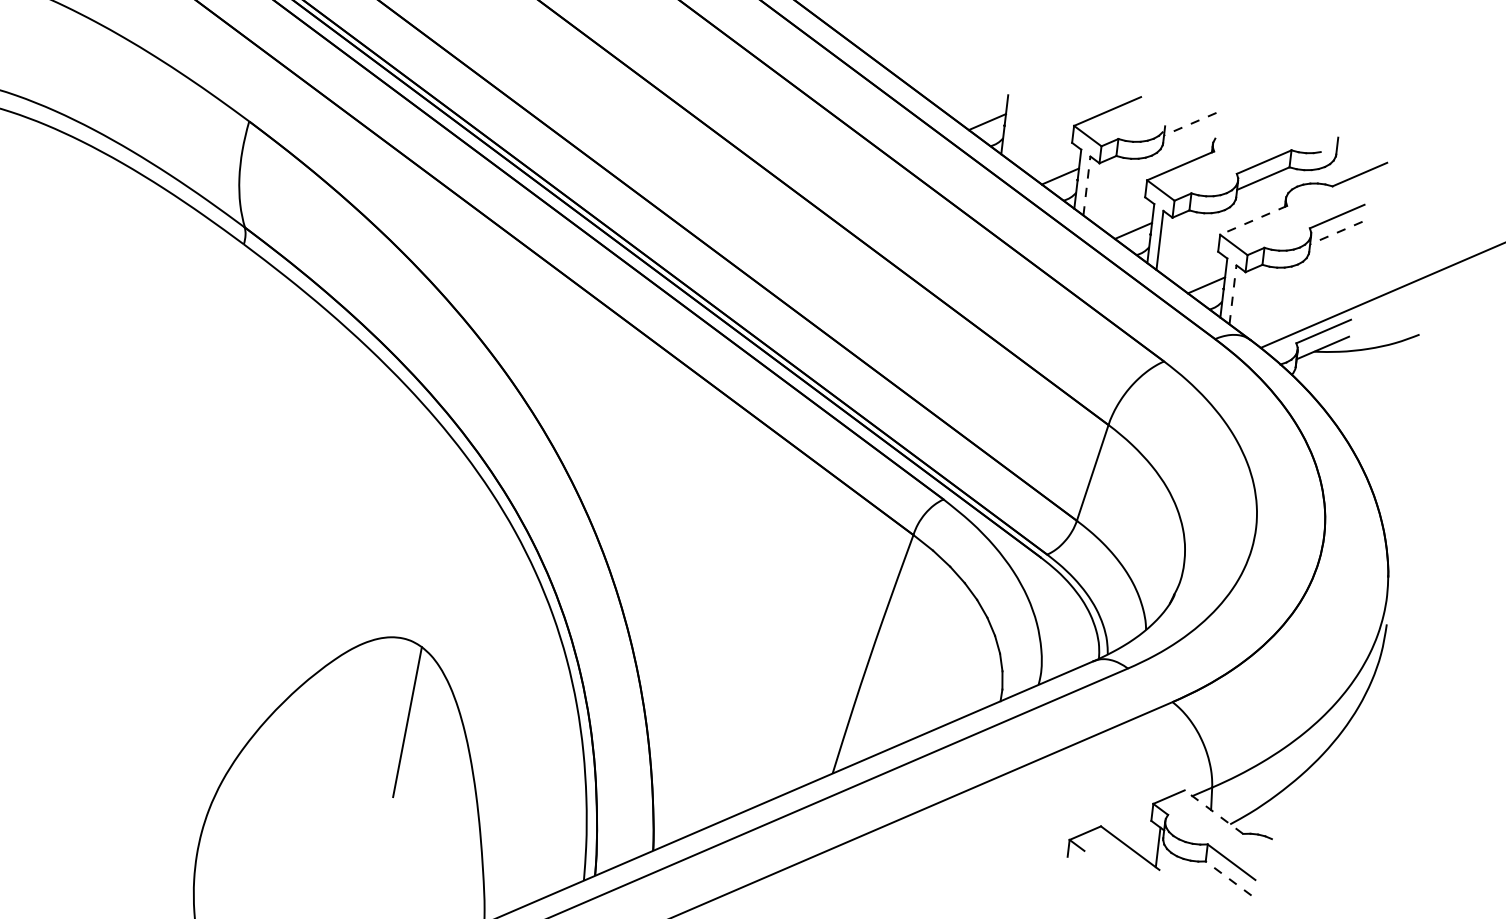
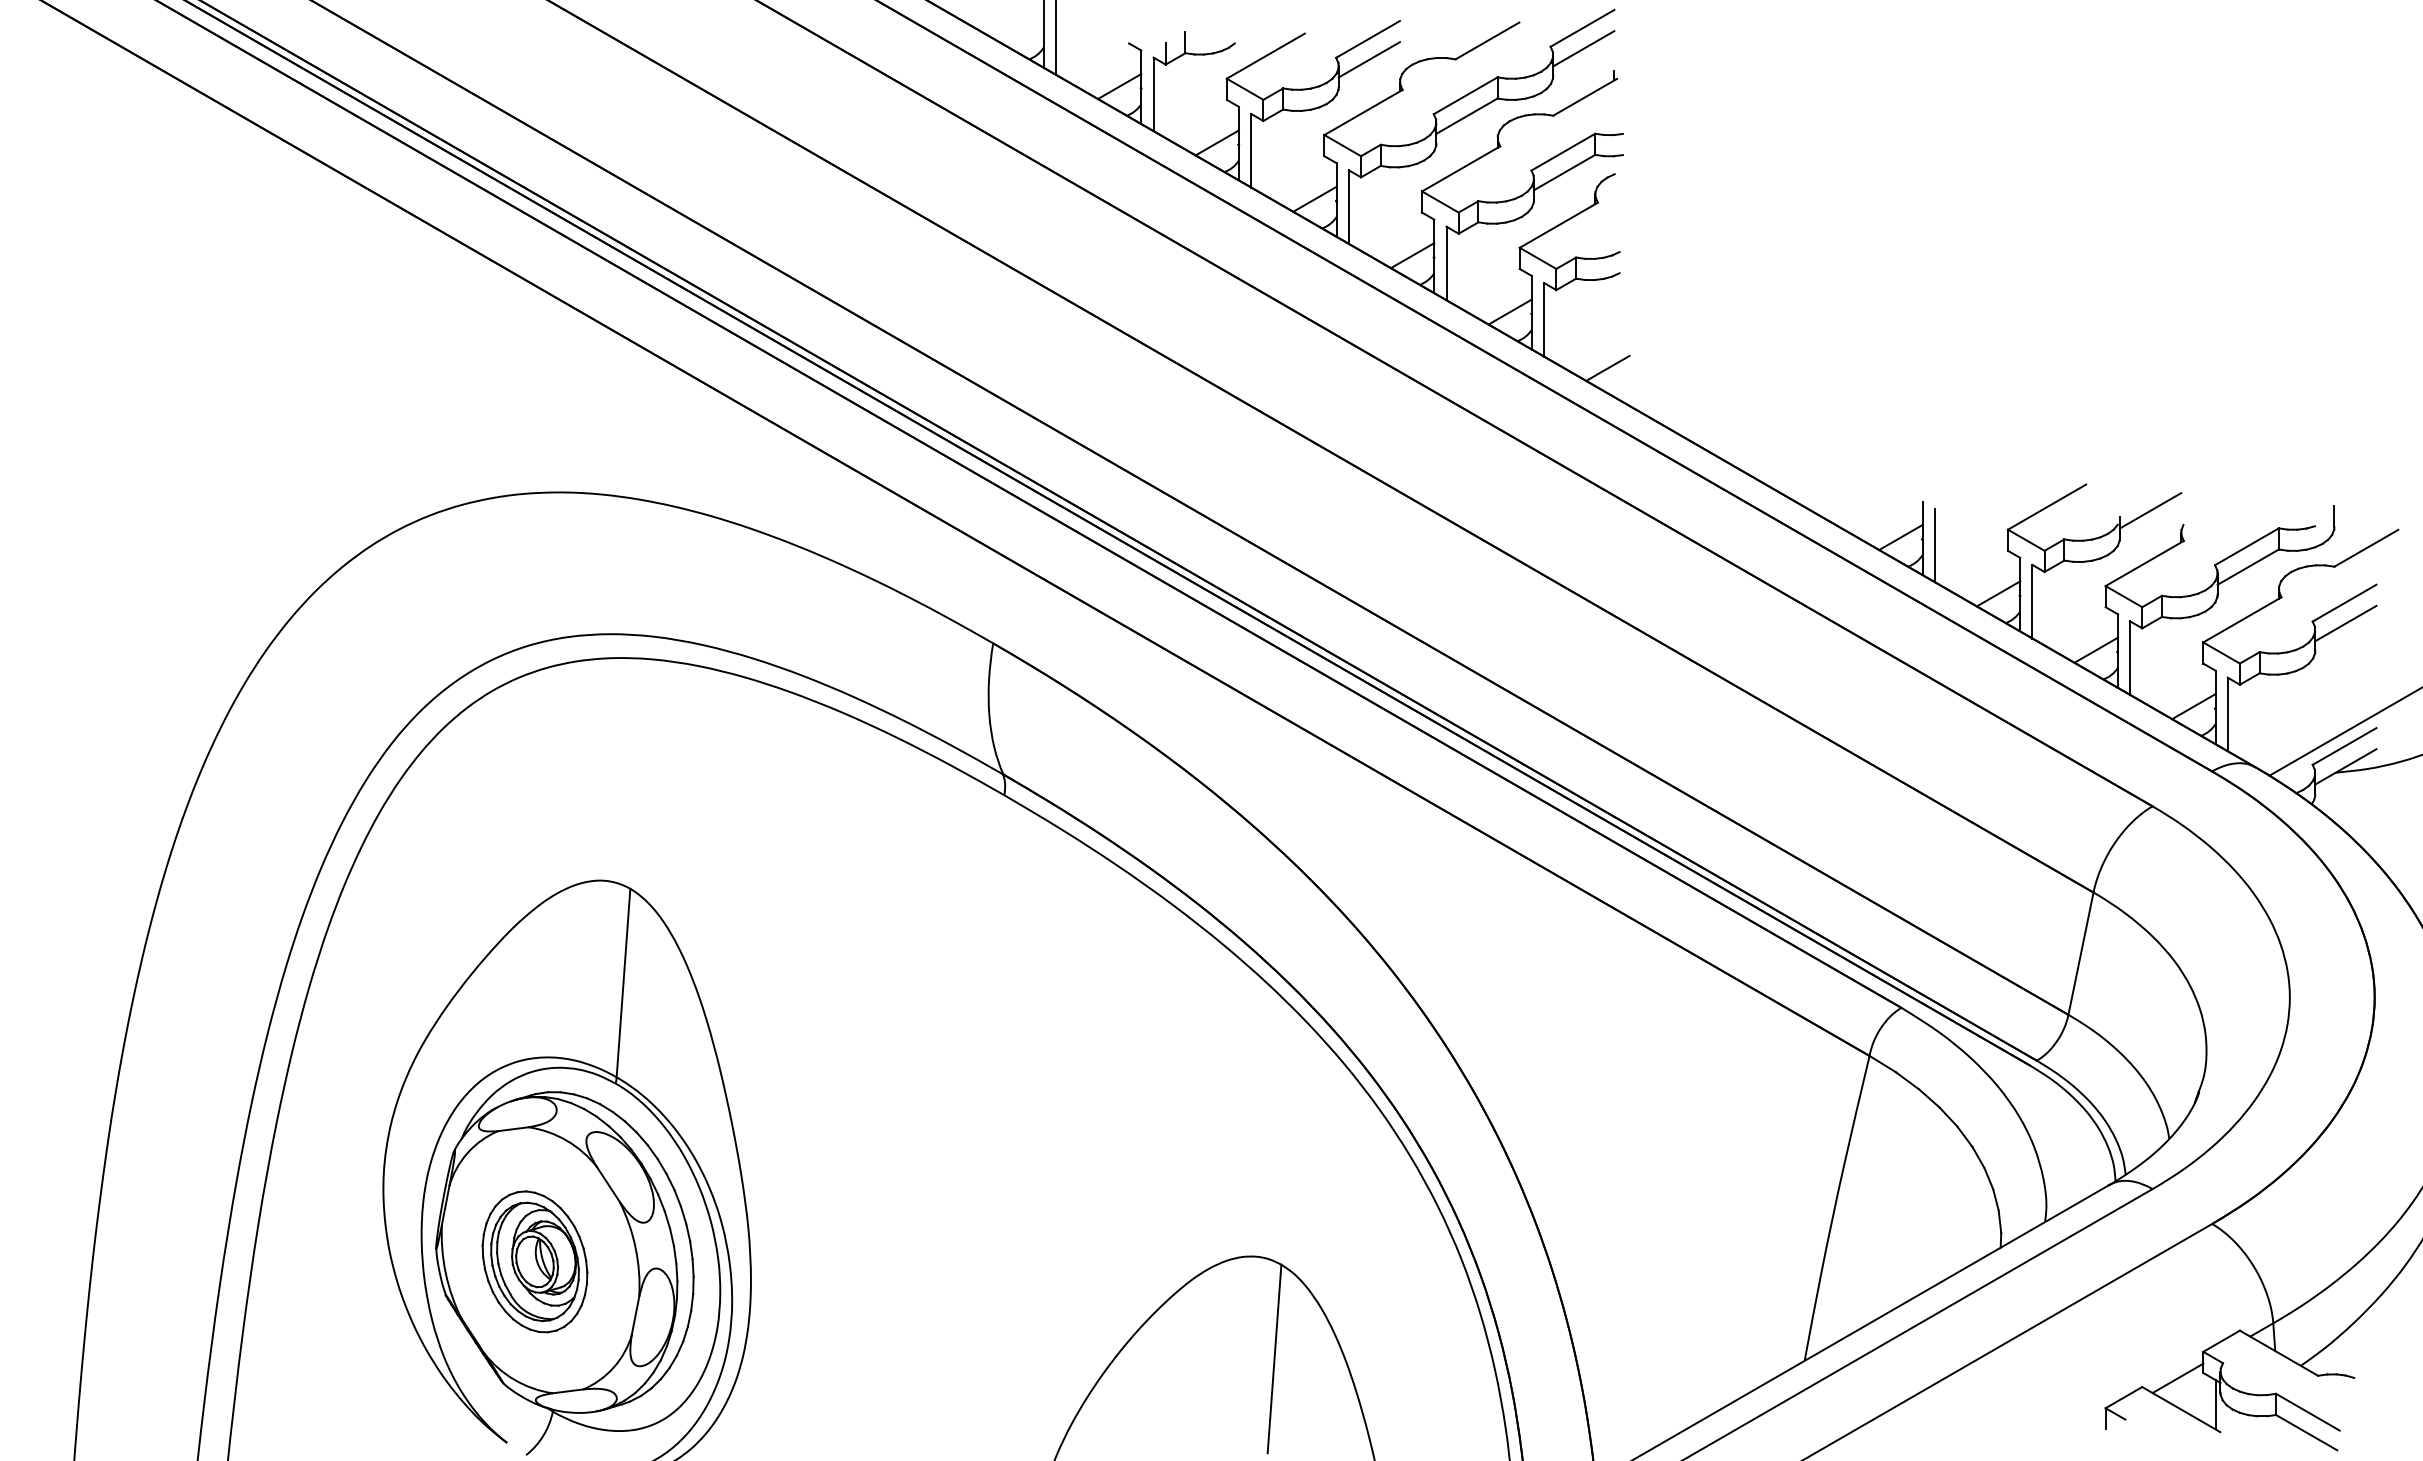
line: (1190, 124) -> (2150, 511), dashed -> solid
line: (1013, 131) -> (1934, 545), added
line: (1087, 185) -> (2032, 601), dashed -> solid
line: (1252, 220) -> (2241, 620), dashed -> solid
line: (1336, 232) -> (2345, 623), dashed -> solid
line: (1232, 294) -> (2227, 714), dashed -> solid
line: (1213, 811) -> (2278, 1352), dashed -> solid
line: (1130, 822) -> (2177, 1378), added
line: (1228, 878) -> (2306, 1432), dashed -> solid

